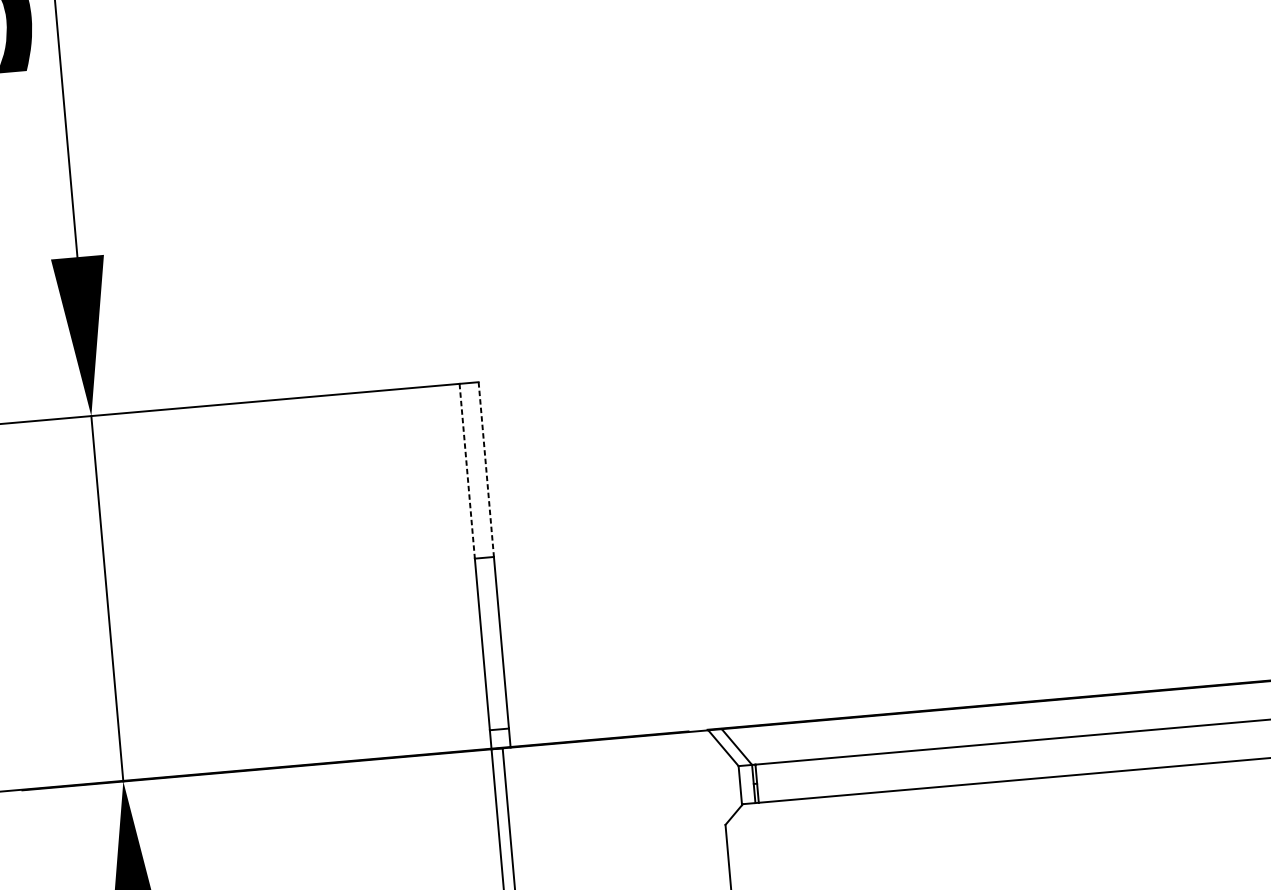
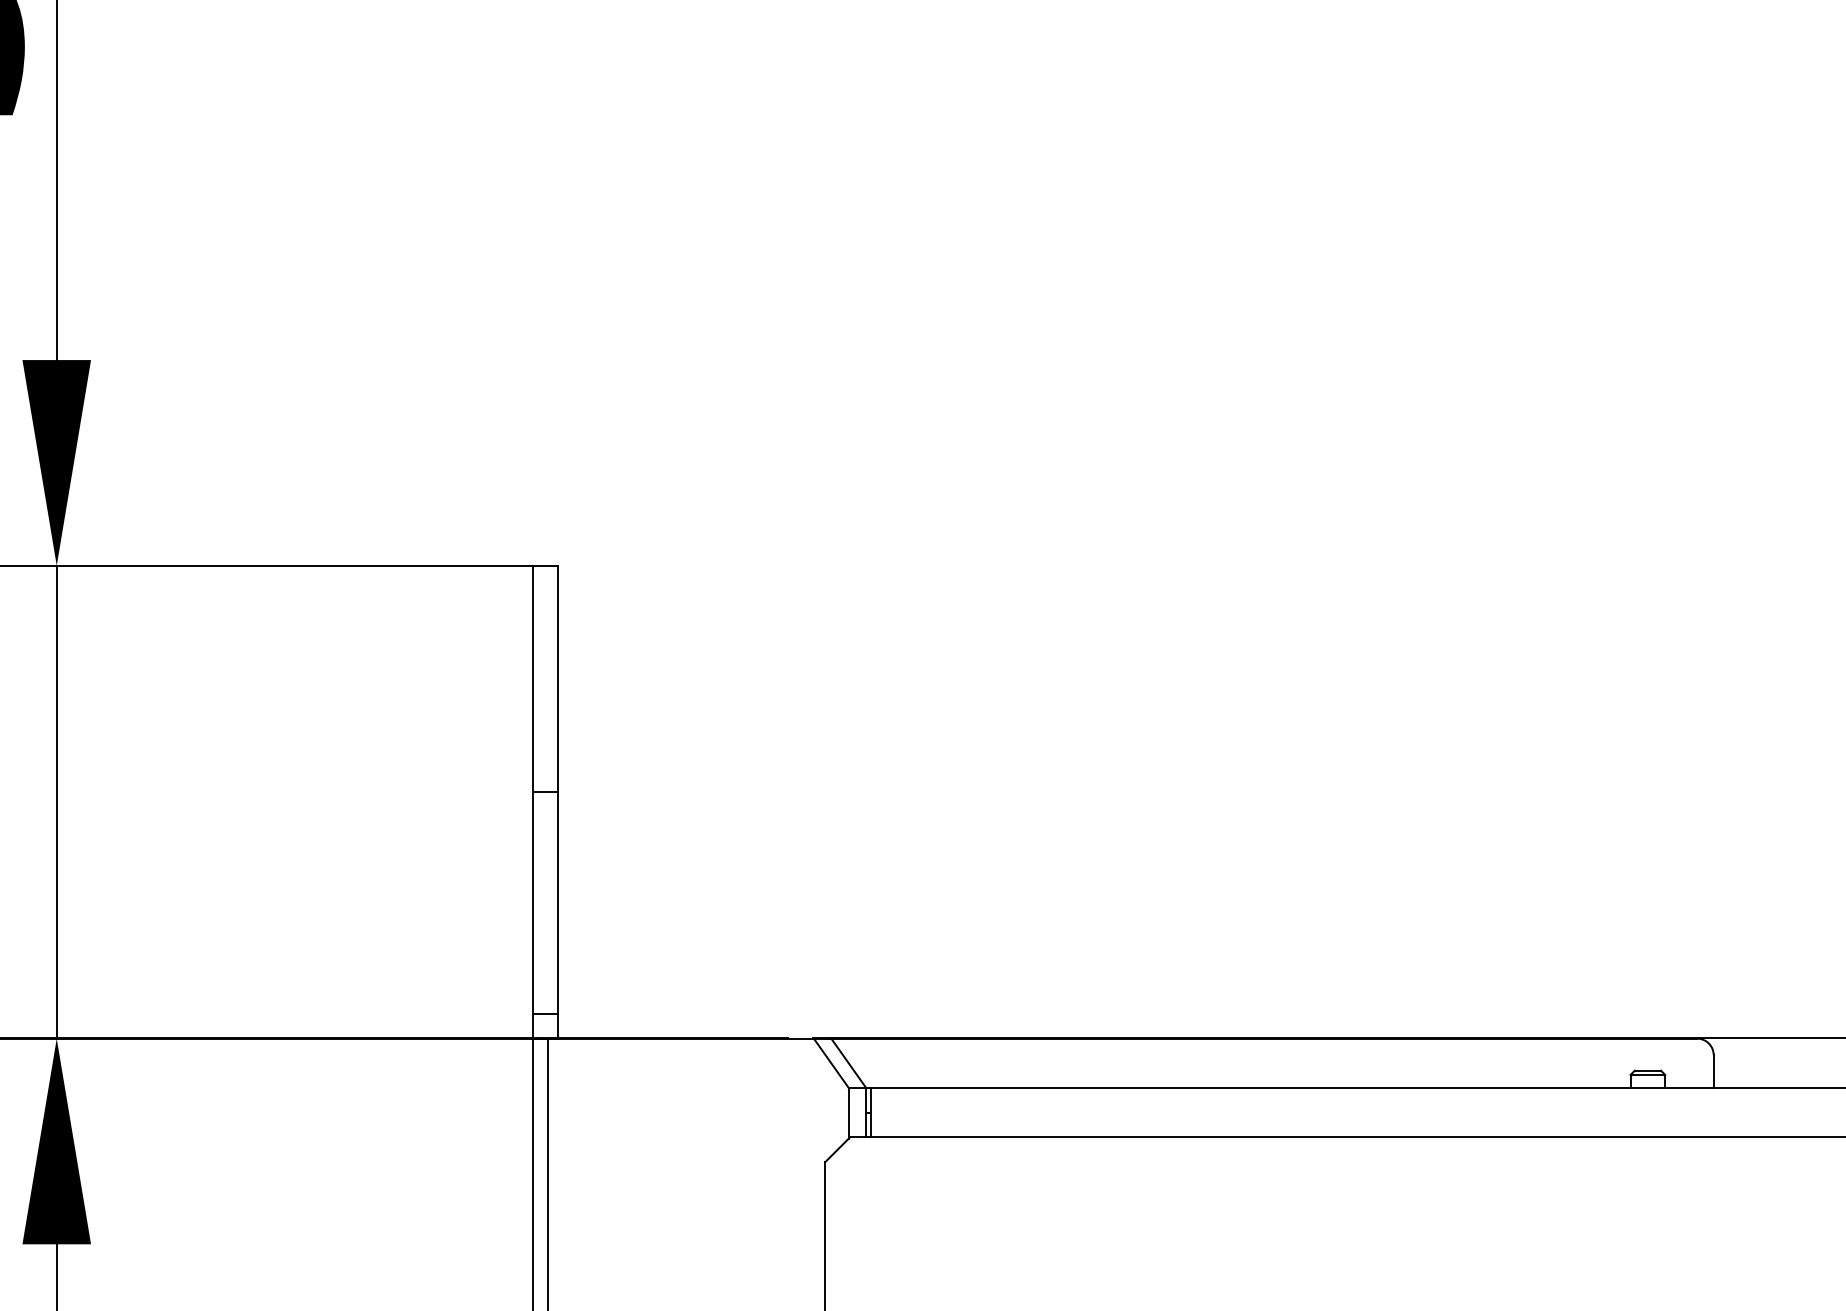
line: (486, 470) -> (558, 679), dashed -> solid
line: (467, 471) -> (533, 679), dashed -> solid

